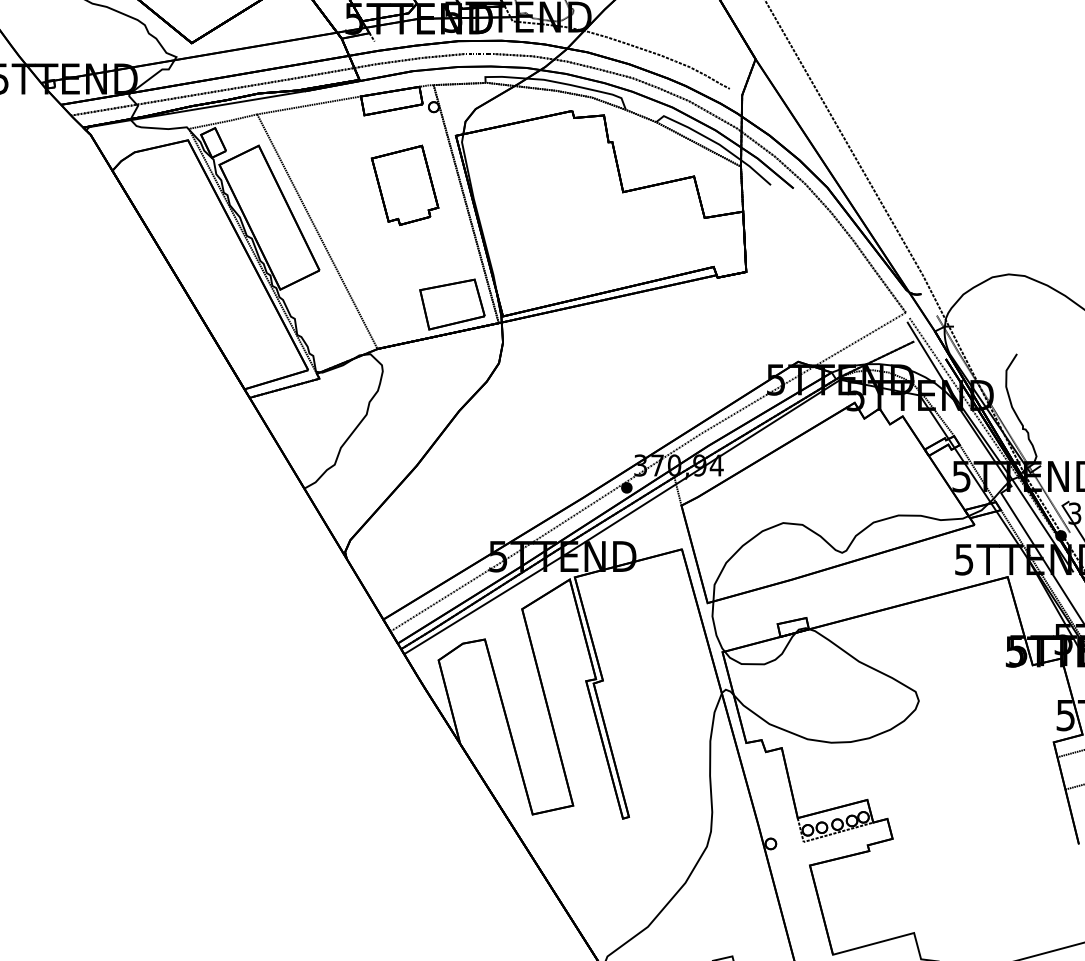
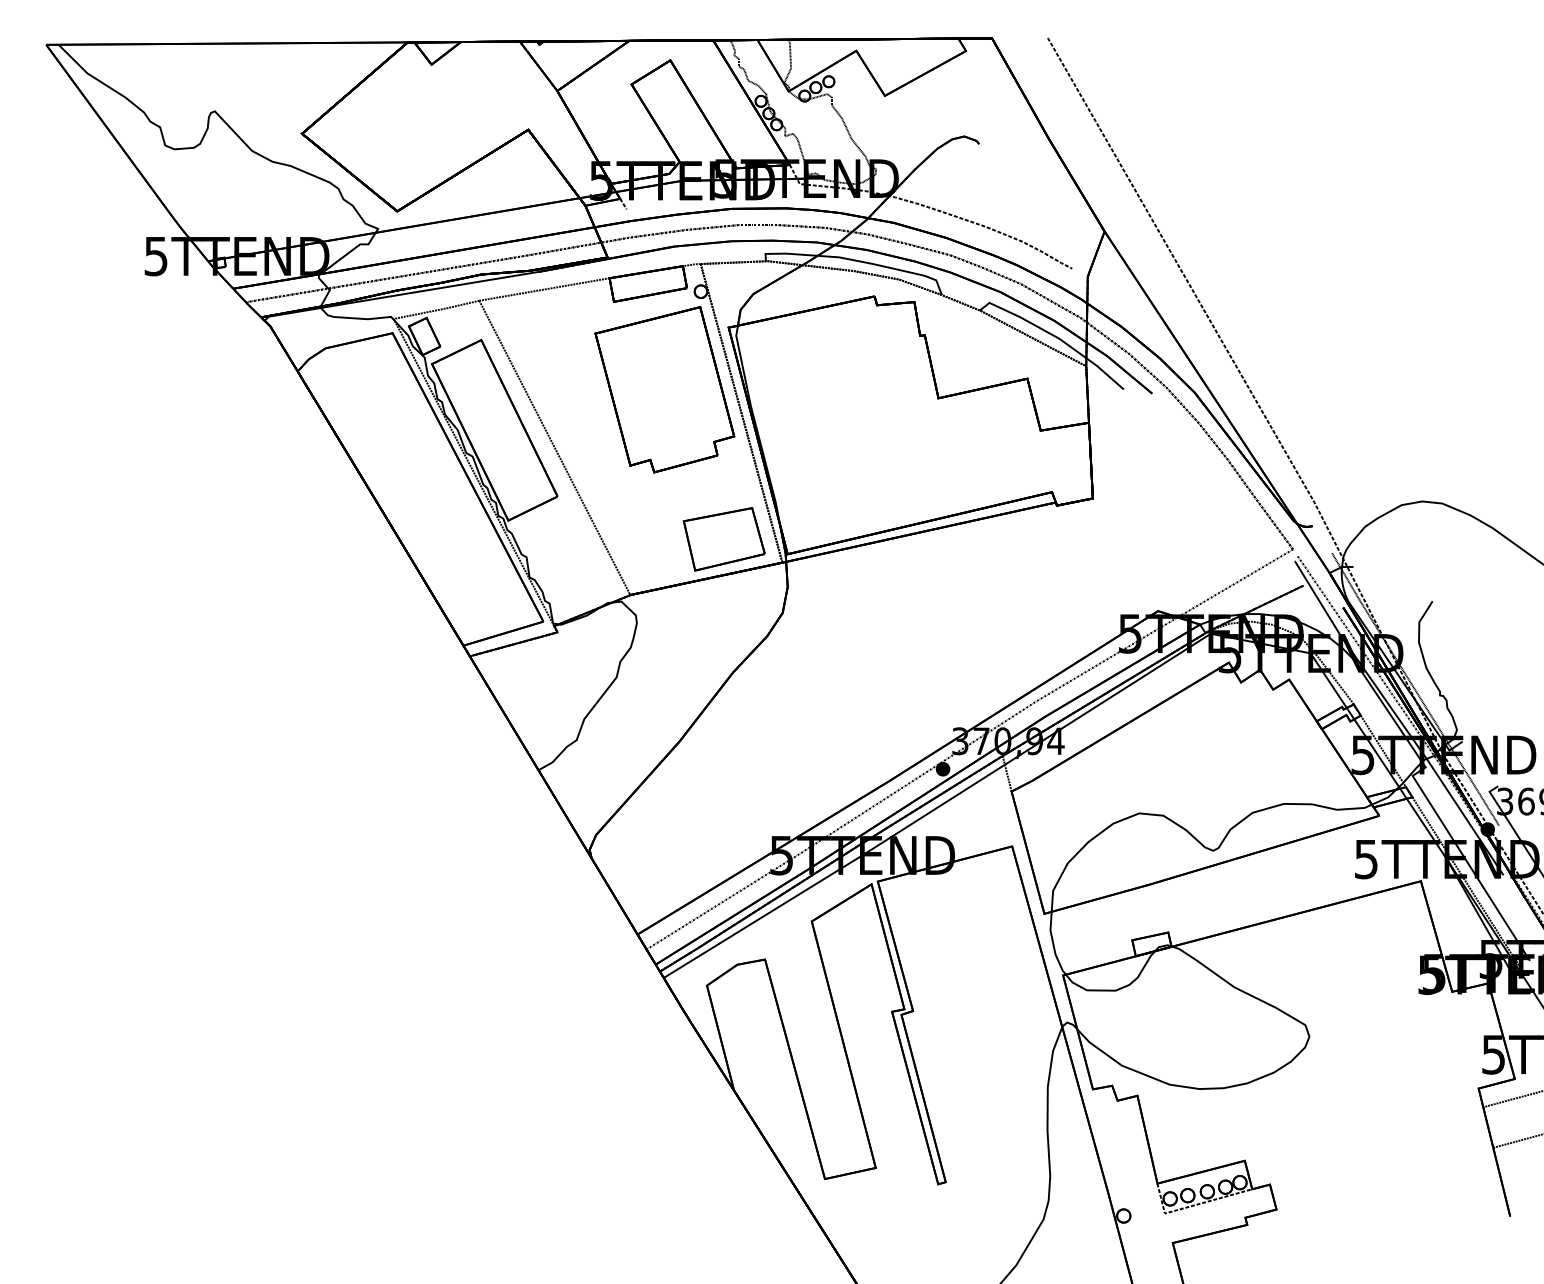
part: (404, 185) -> (664, 389), size x1.67

